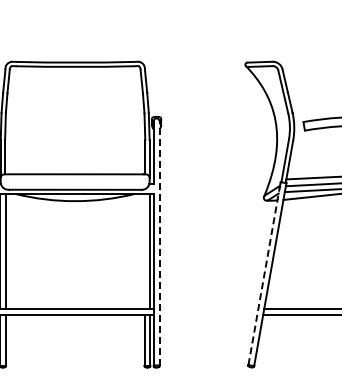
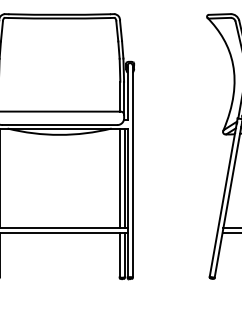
line: (159, 242) -> (132, 170), dashed -> solid
line: (144, 250) -> (119, 177), added
line: (264, 276) -> (223, 200), dashed -> solid

